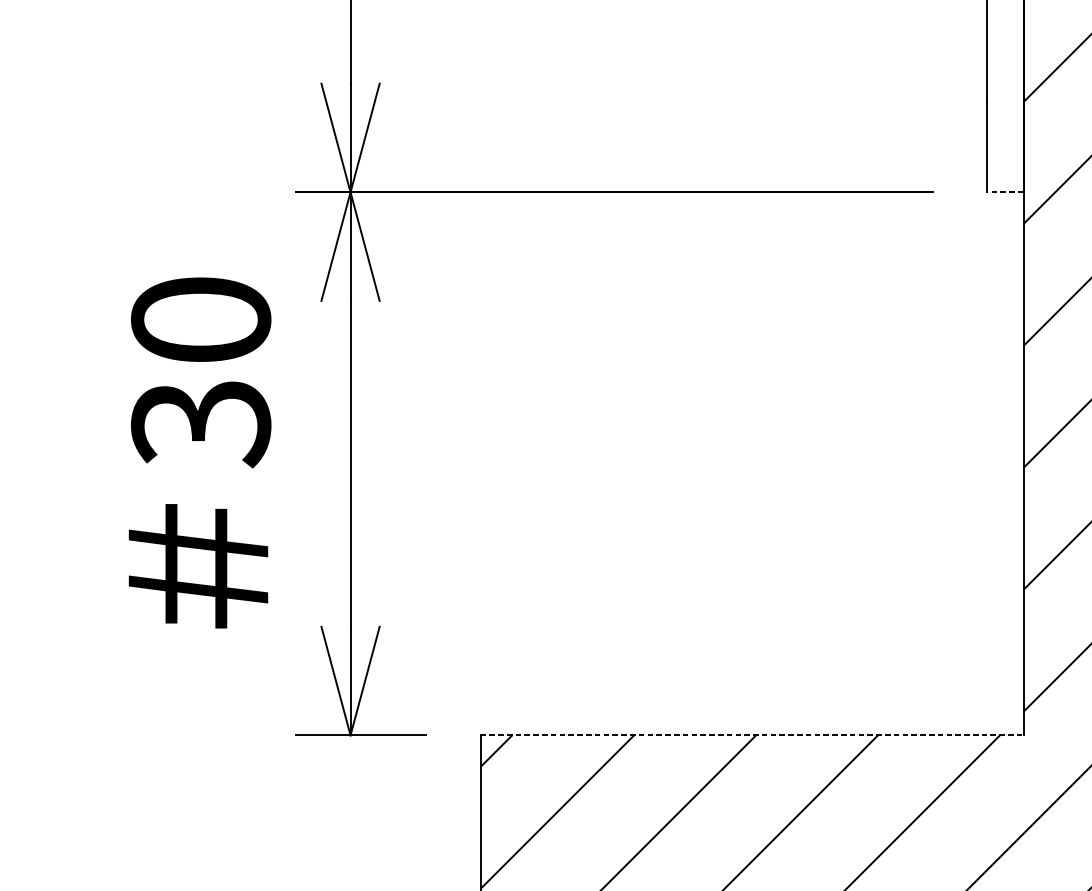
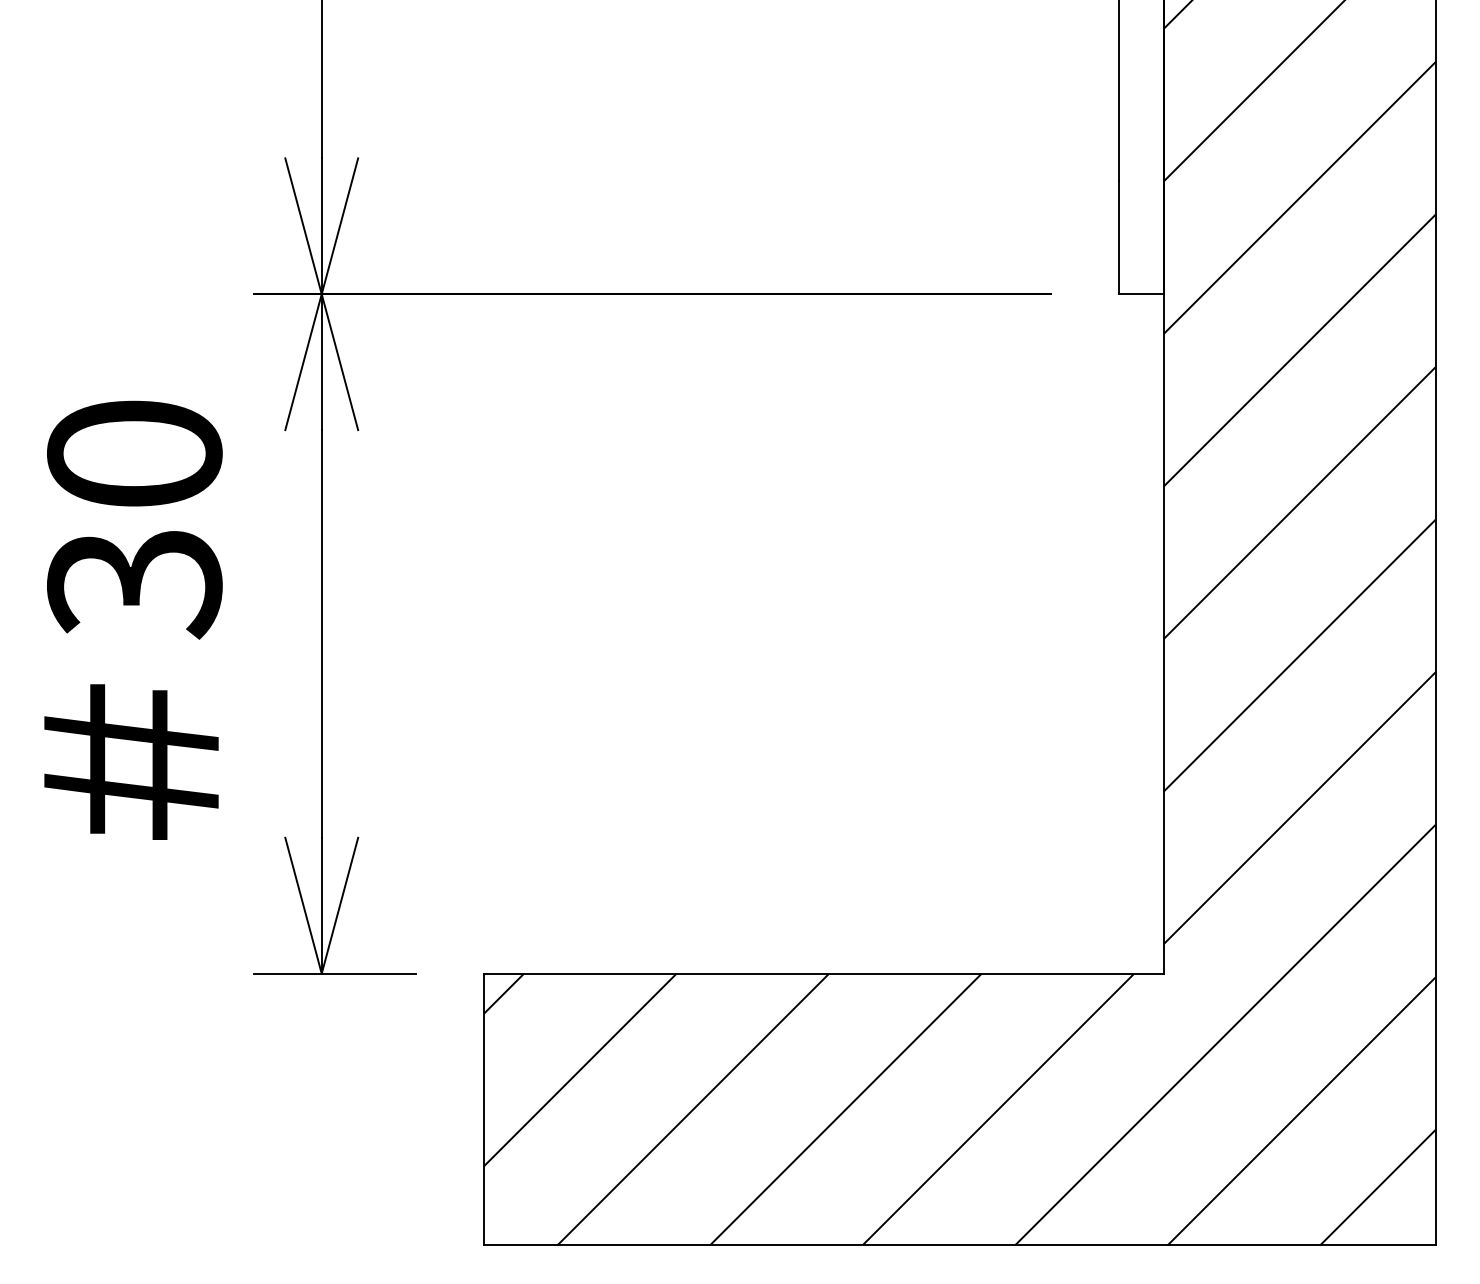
line: (1005, 192) -> (1141, 294), dashed -> solid
line: (752, 735) -> (824, 973), dashed -> solid

